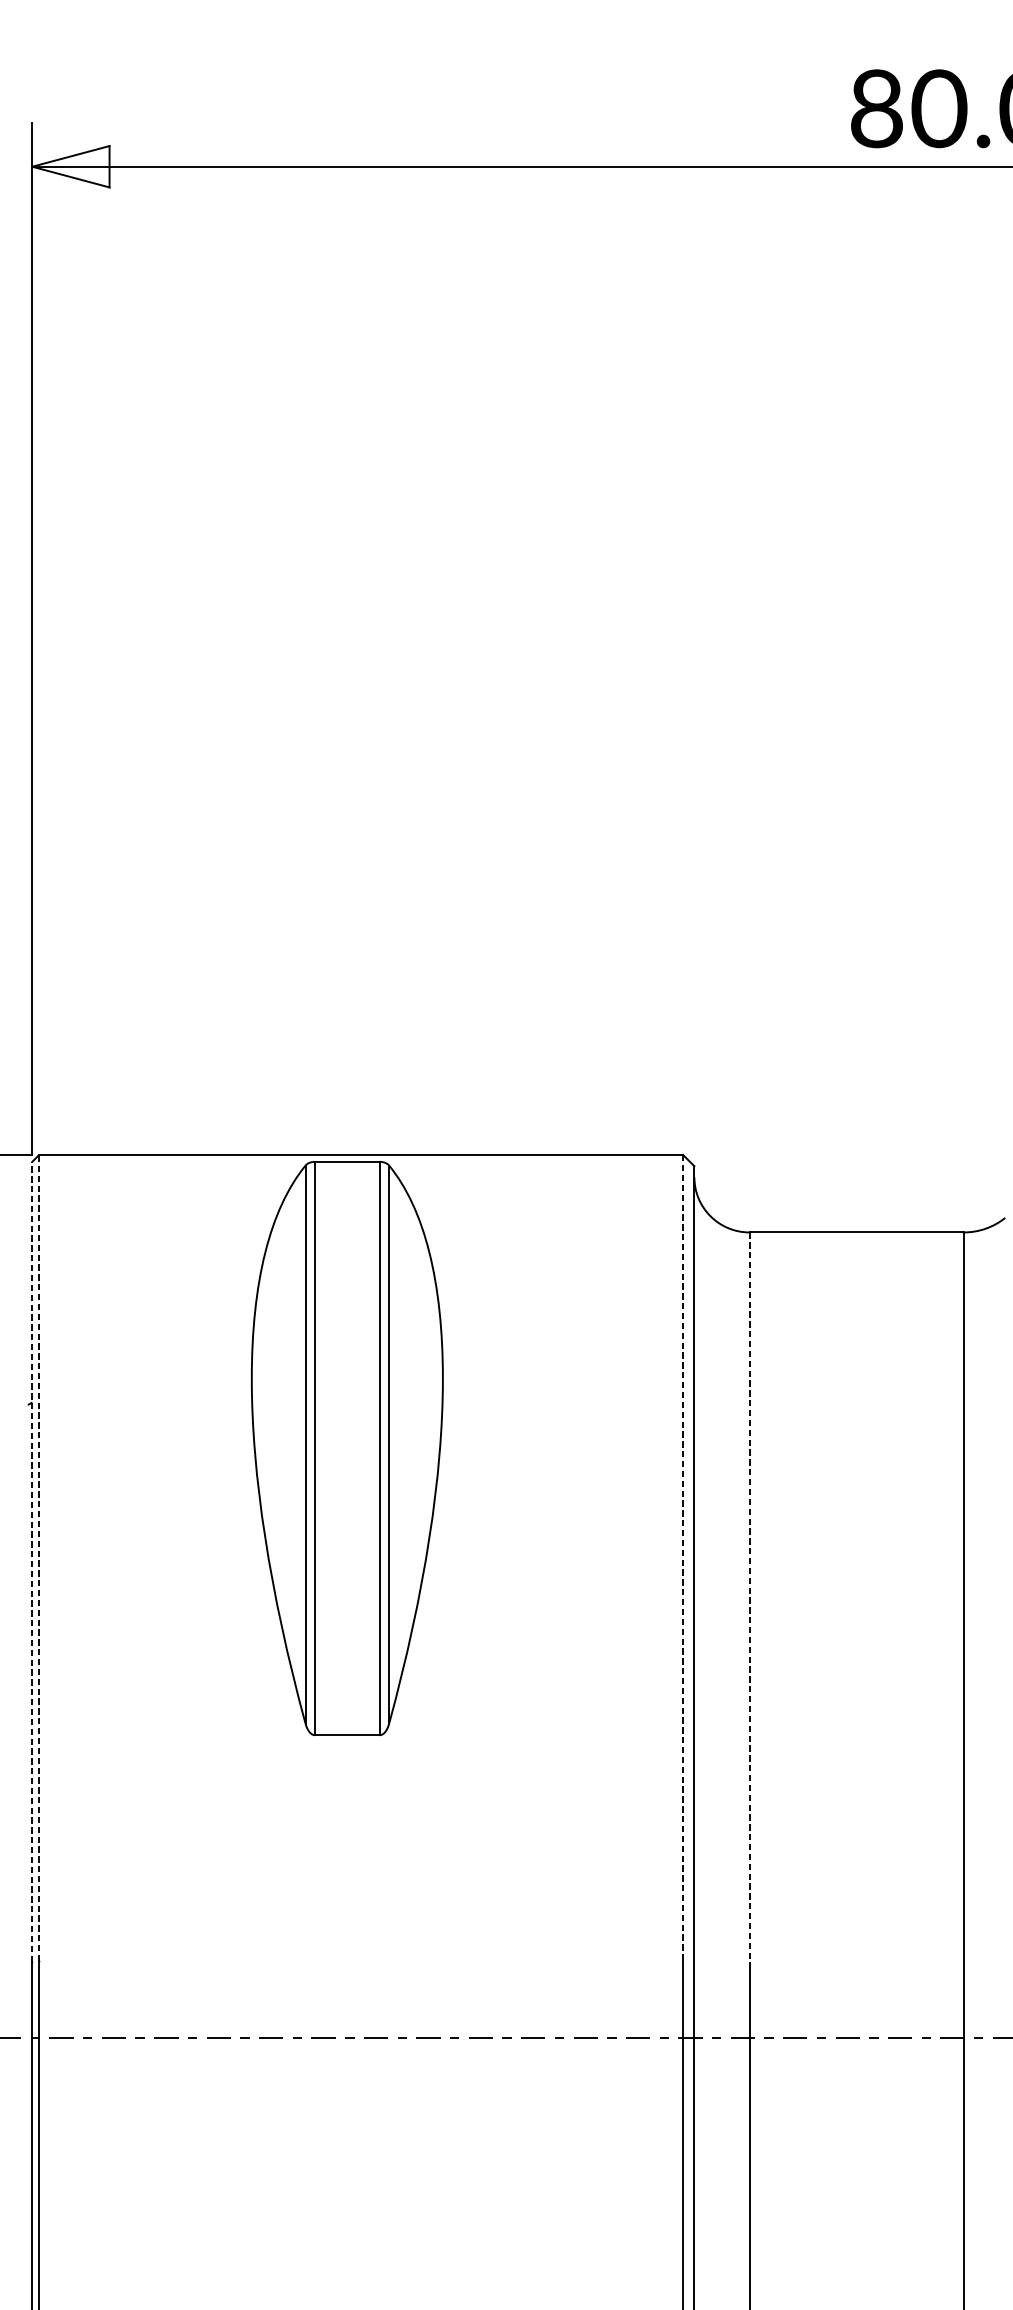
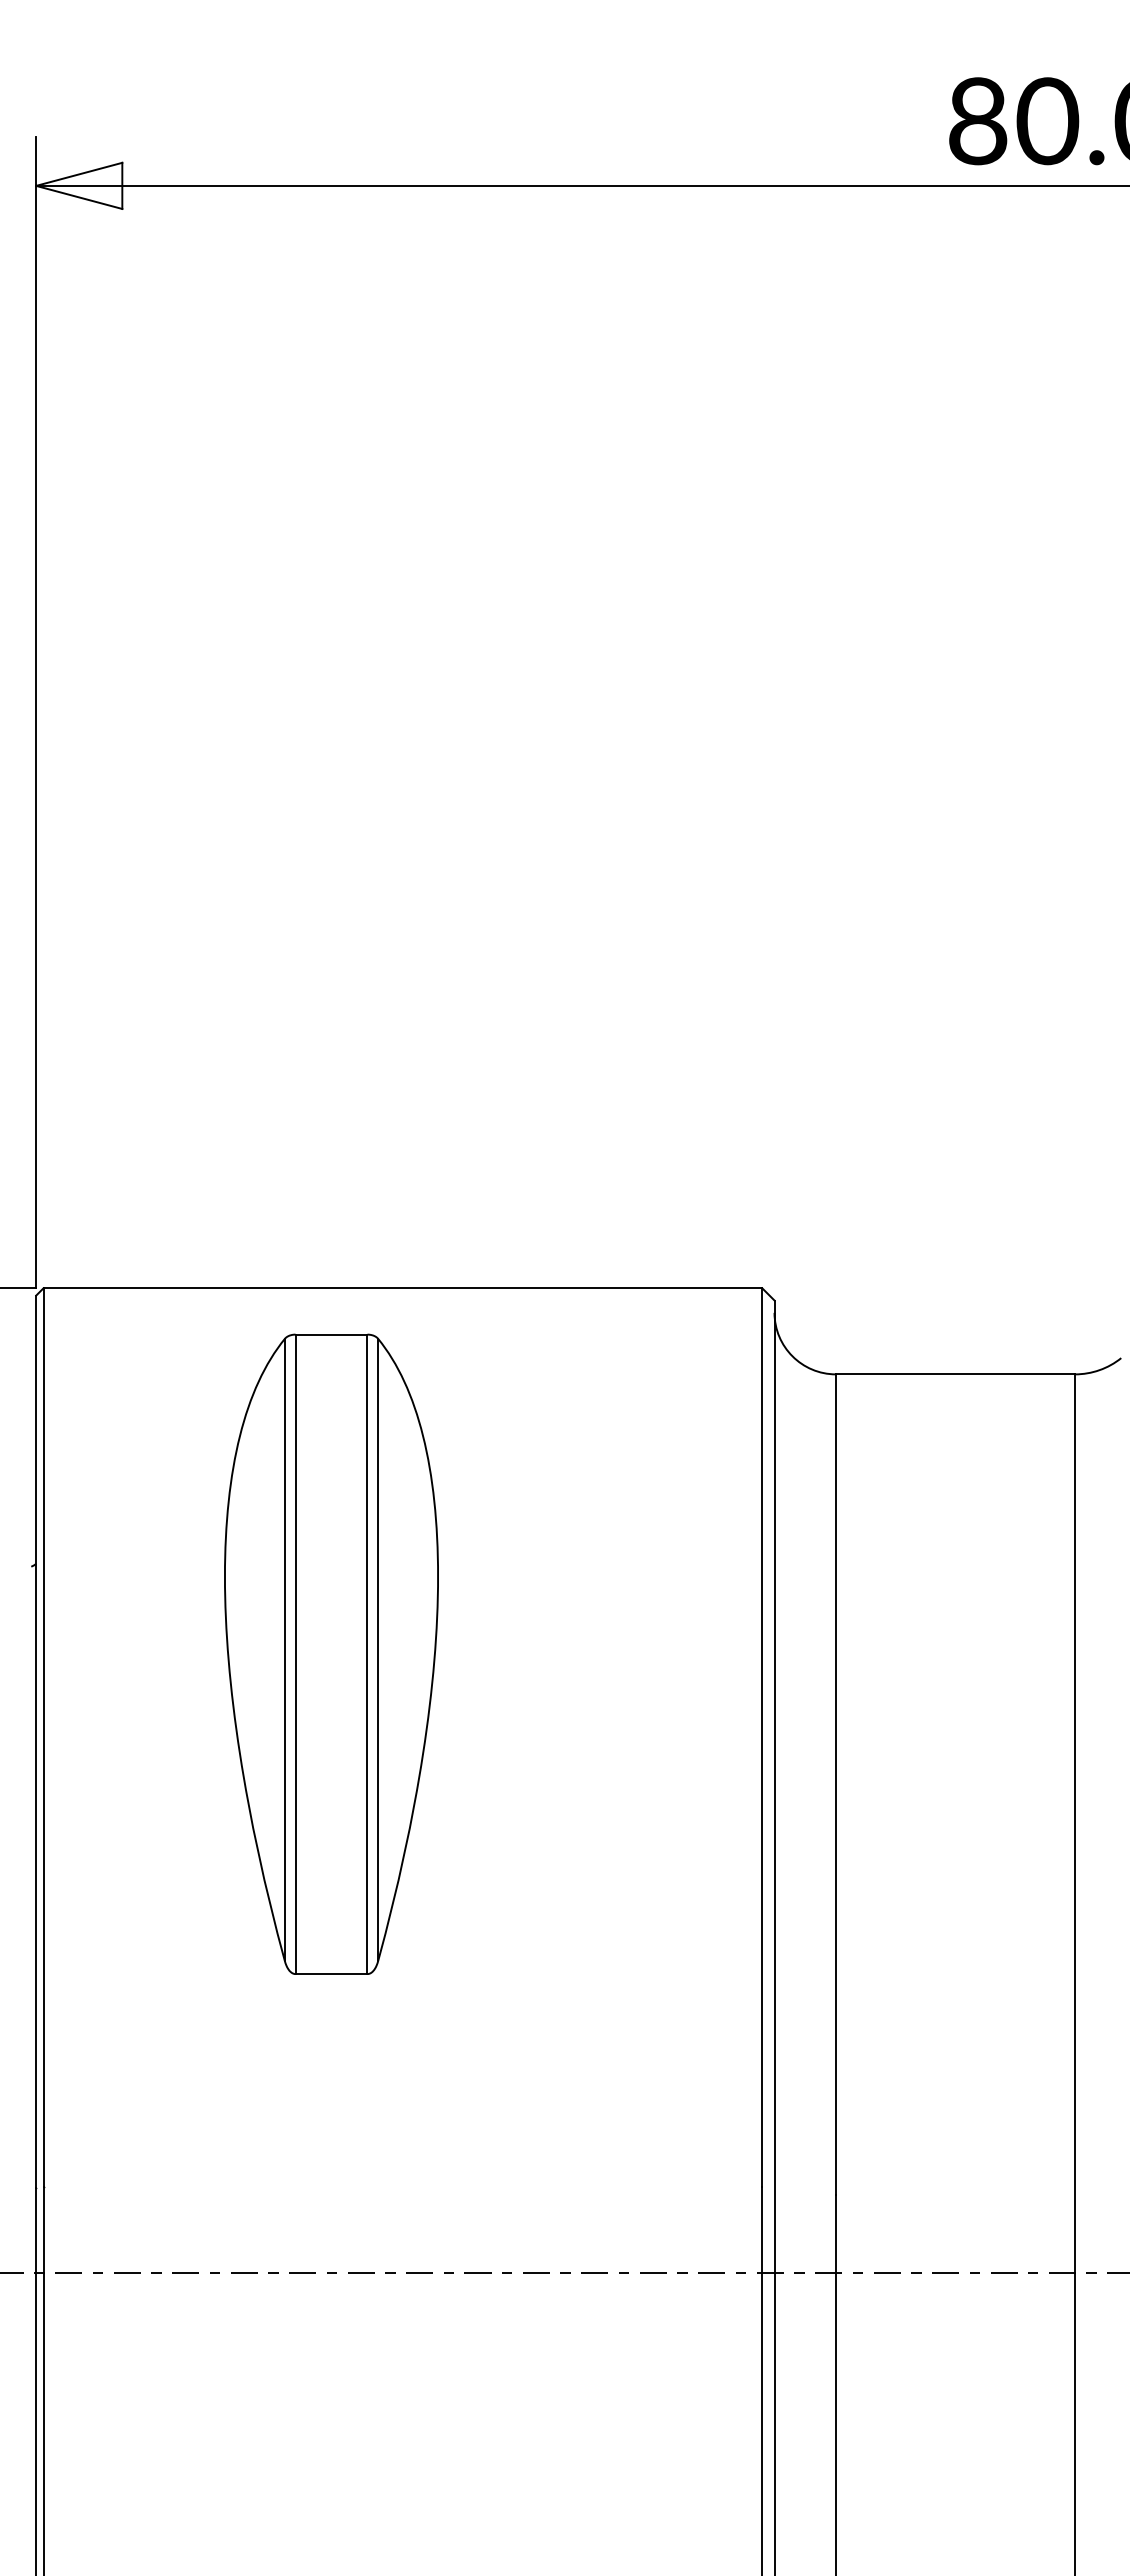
part: (347, 1447) -> (331, 1653), moved
line: (38, 1558) -> (43, 1737), dashed -> solid
line: (683, 1558) -> (762, 1738), dashed -> solid
line: (32, 1561) -> (36, 1741), dashed -> solid
line: (749, 1600) -> (836, 1784), dashed -> solid

